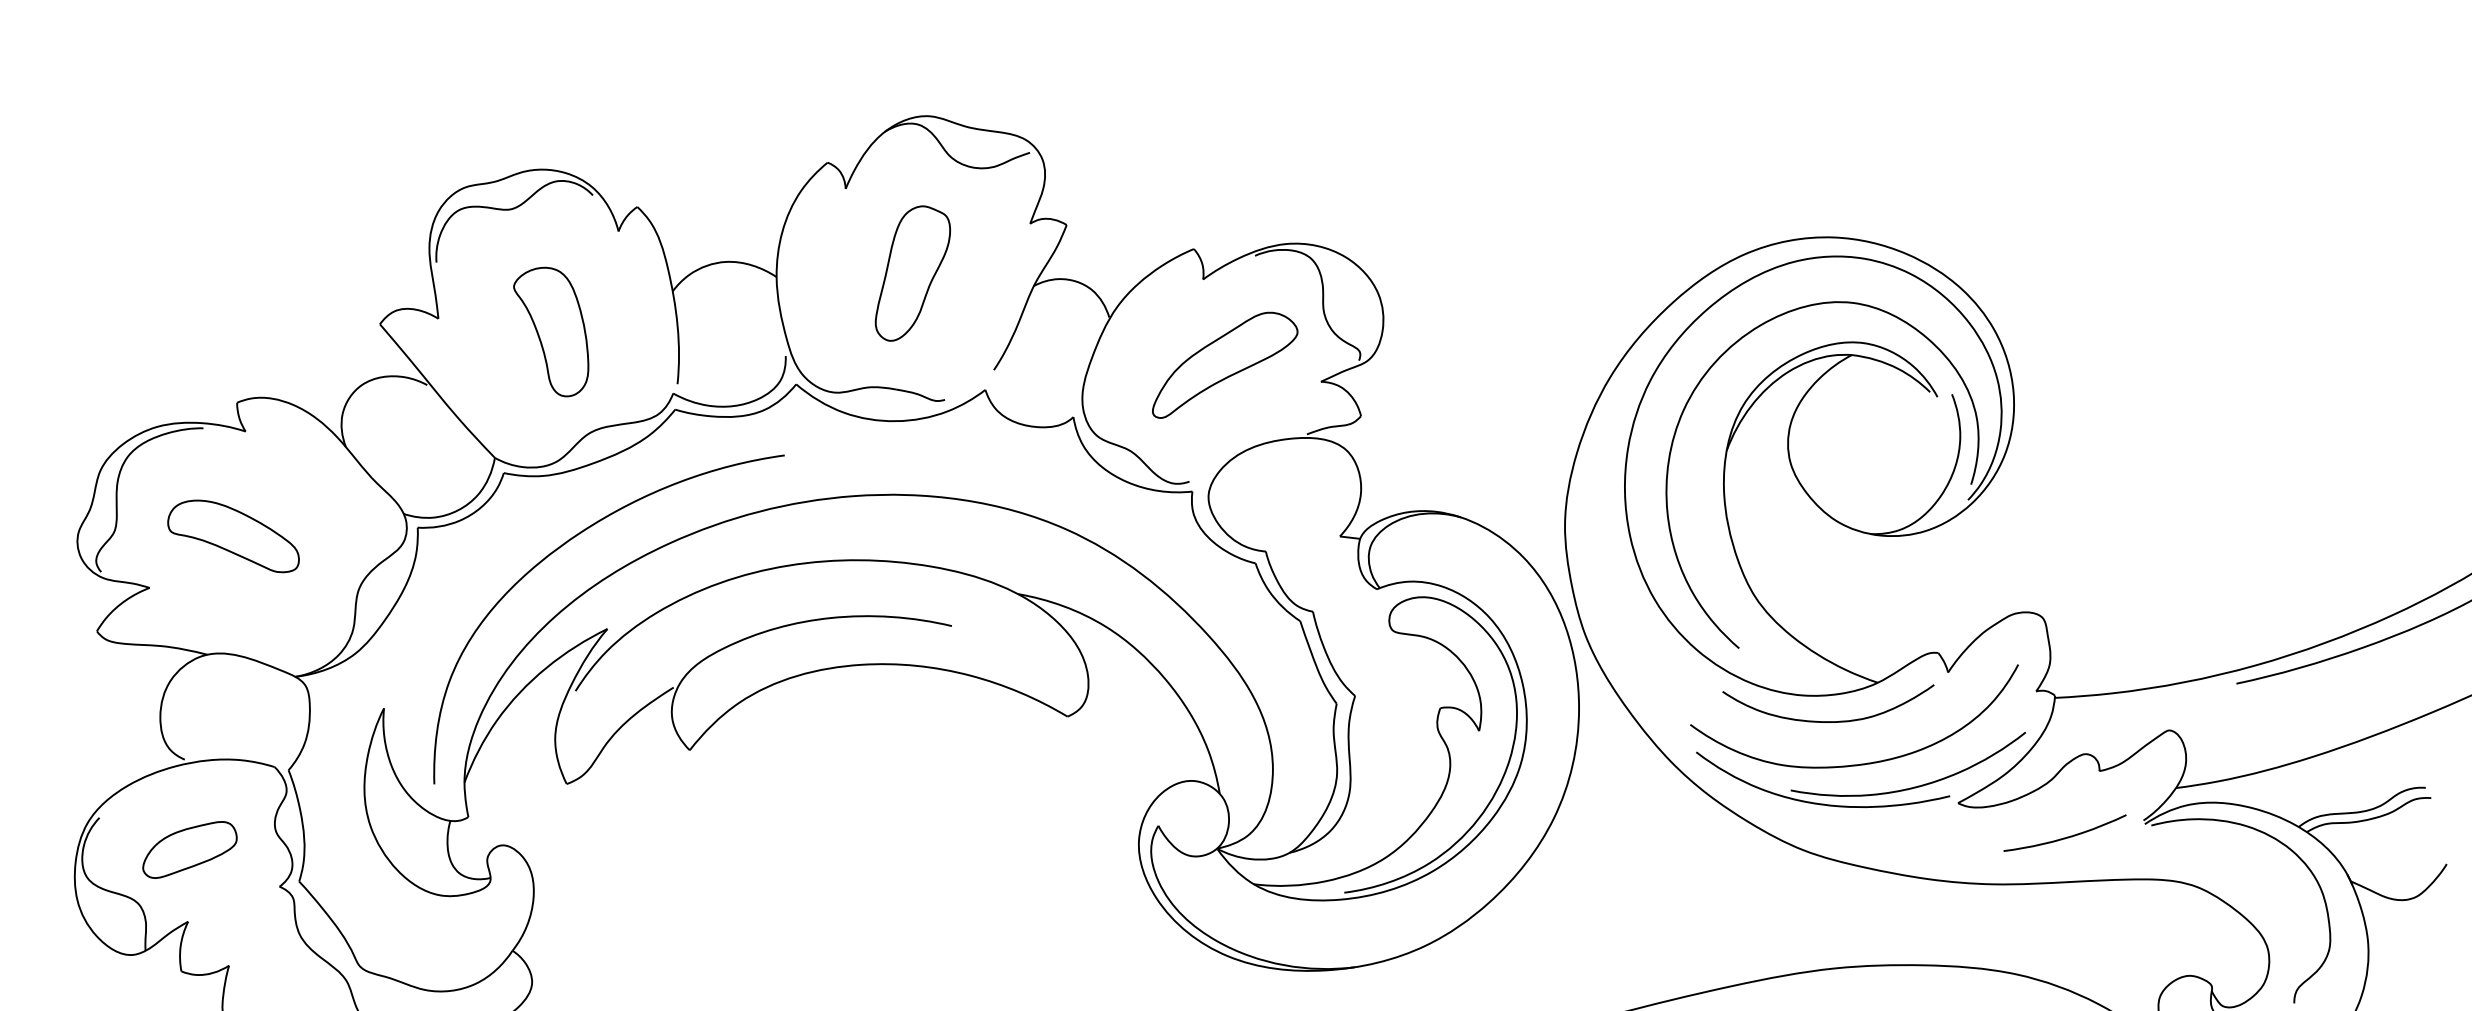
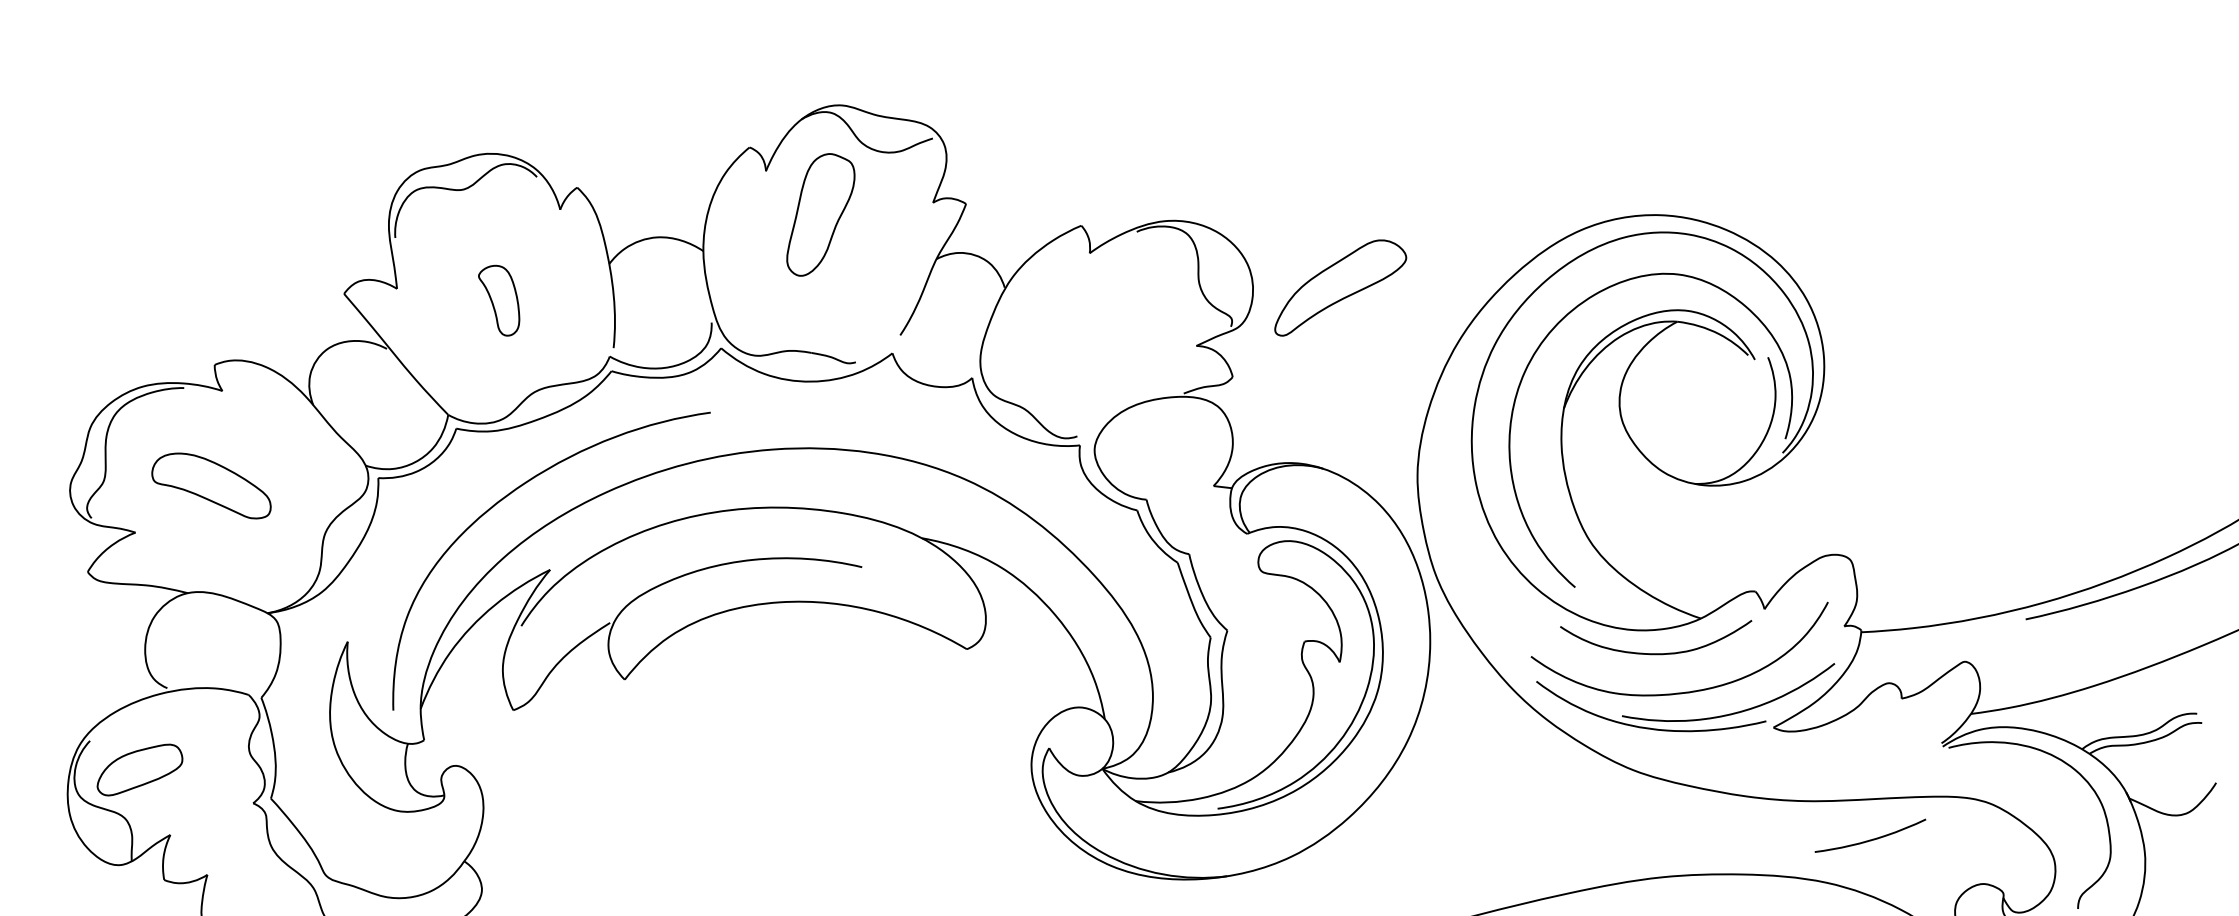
part: (912, 273) -> (820, 214), moved
part: (550, 331) -> (498, 300), size x0.6
part: (1224, 364) -> (1340, 287), moved
curve: (2065, 837) -> (1870, 839), moved
part: (189, 849) -> (139, 769), moved

